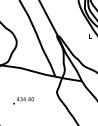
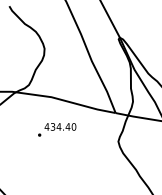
text: (23, 100) -> (56, 129), moved

